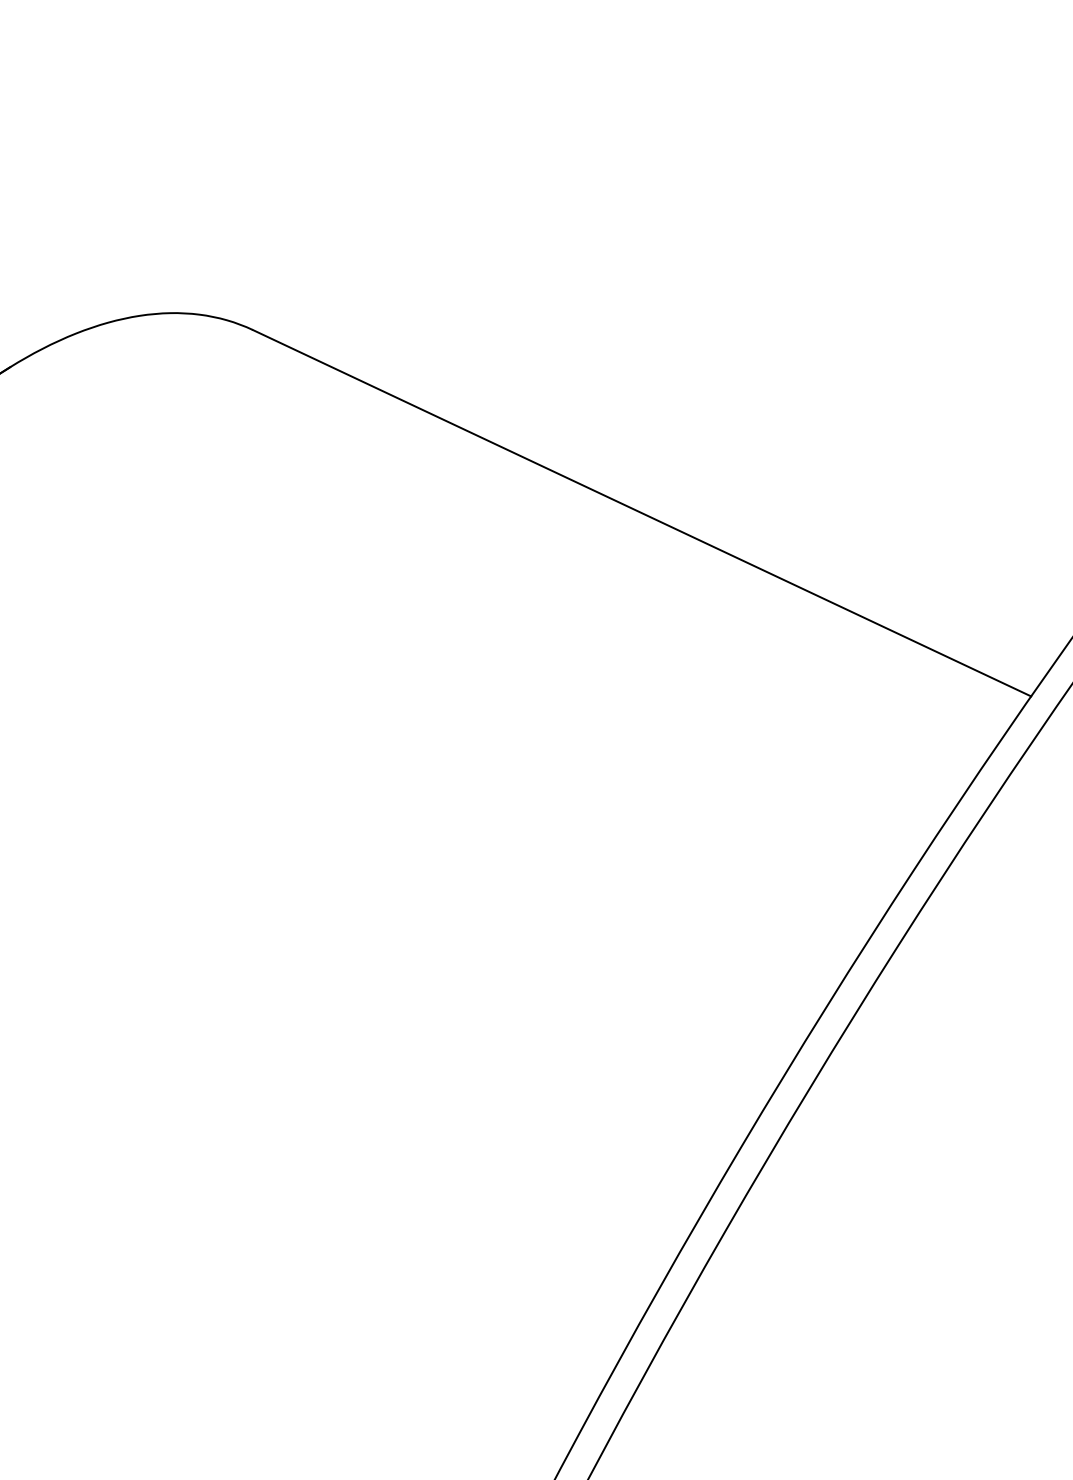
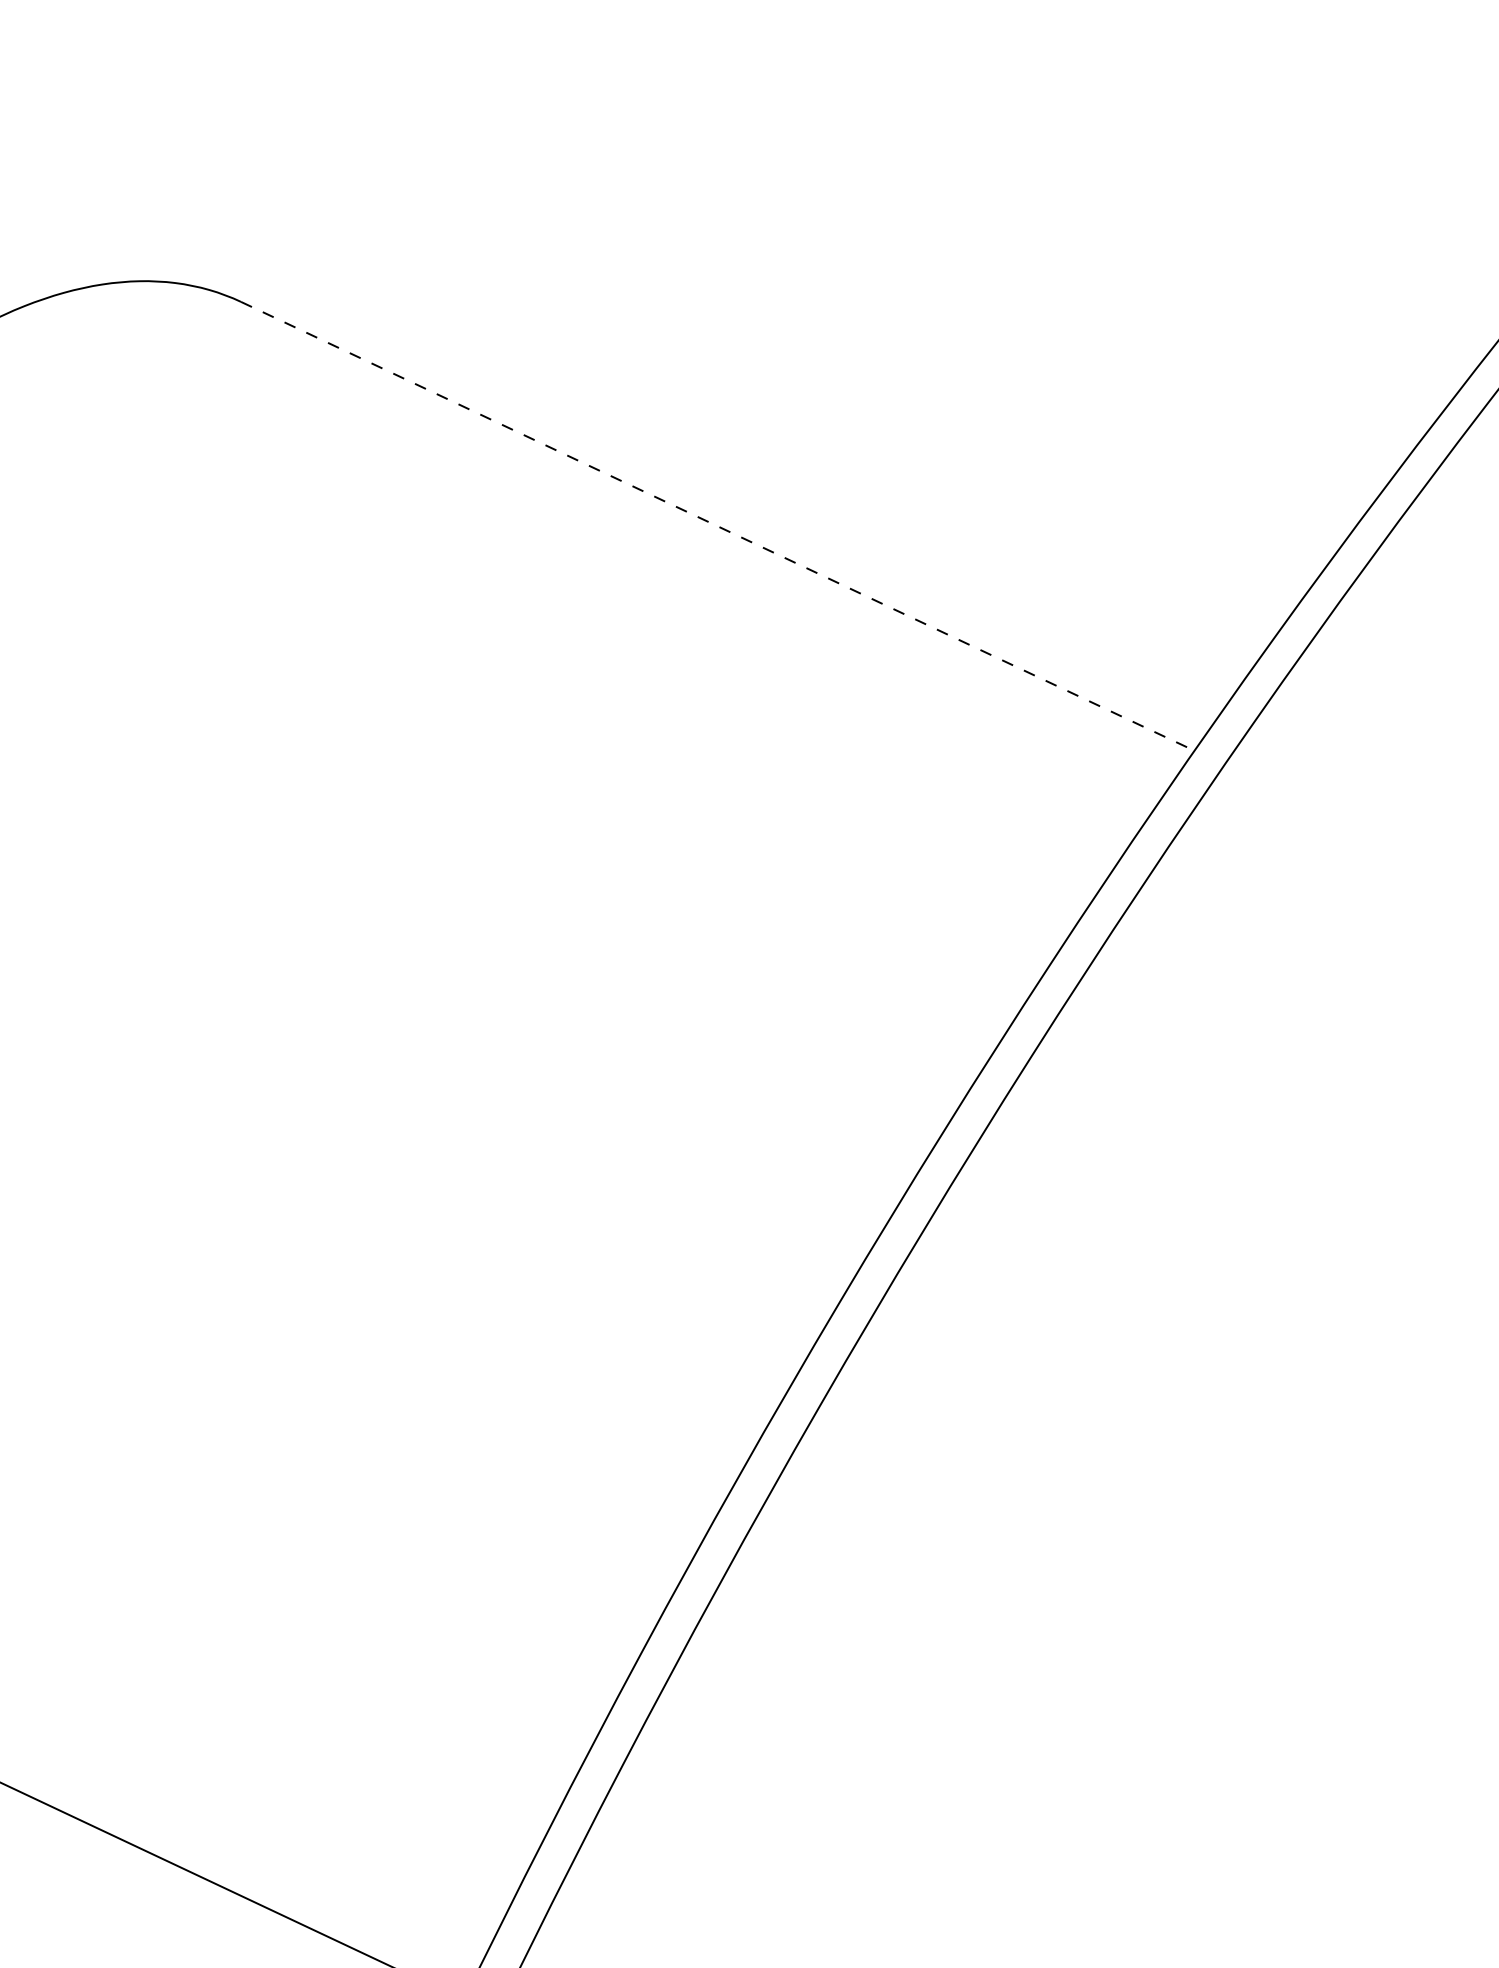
line: (641, 513) -> (717, 526), solid -> dashed

